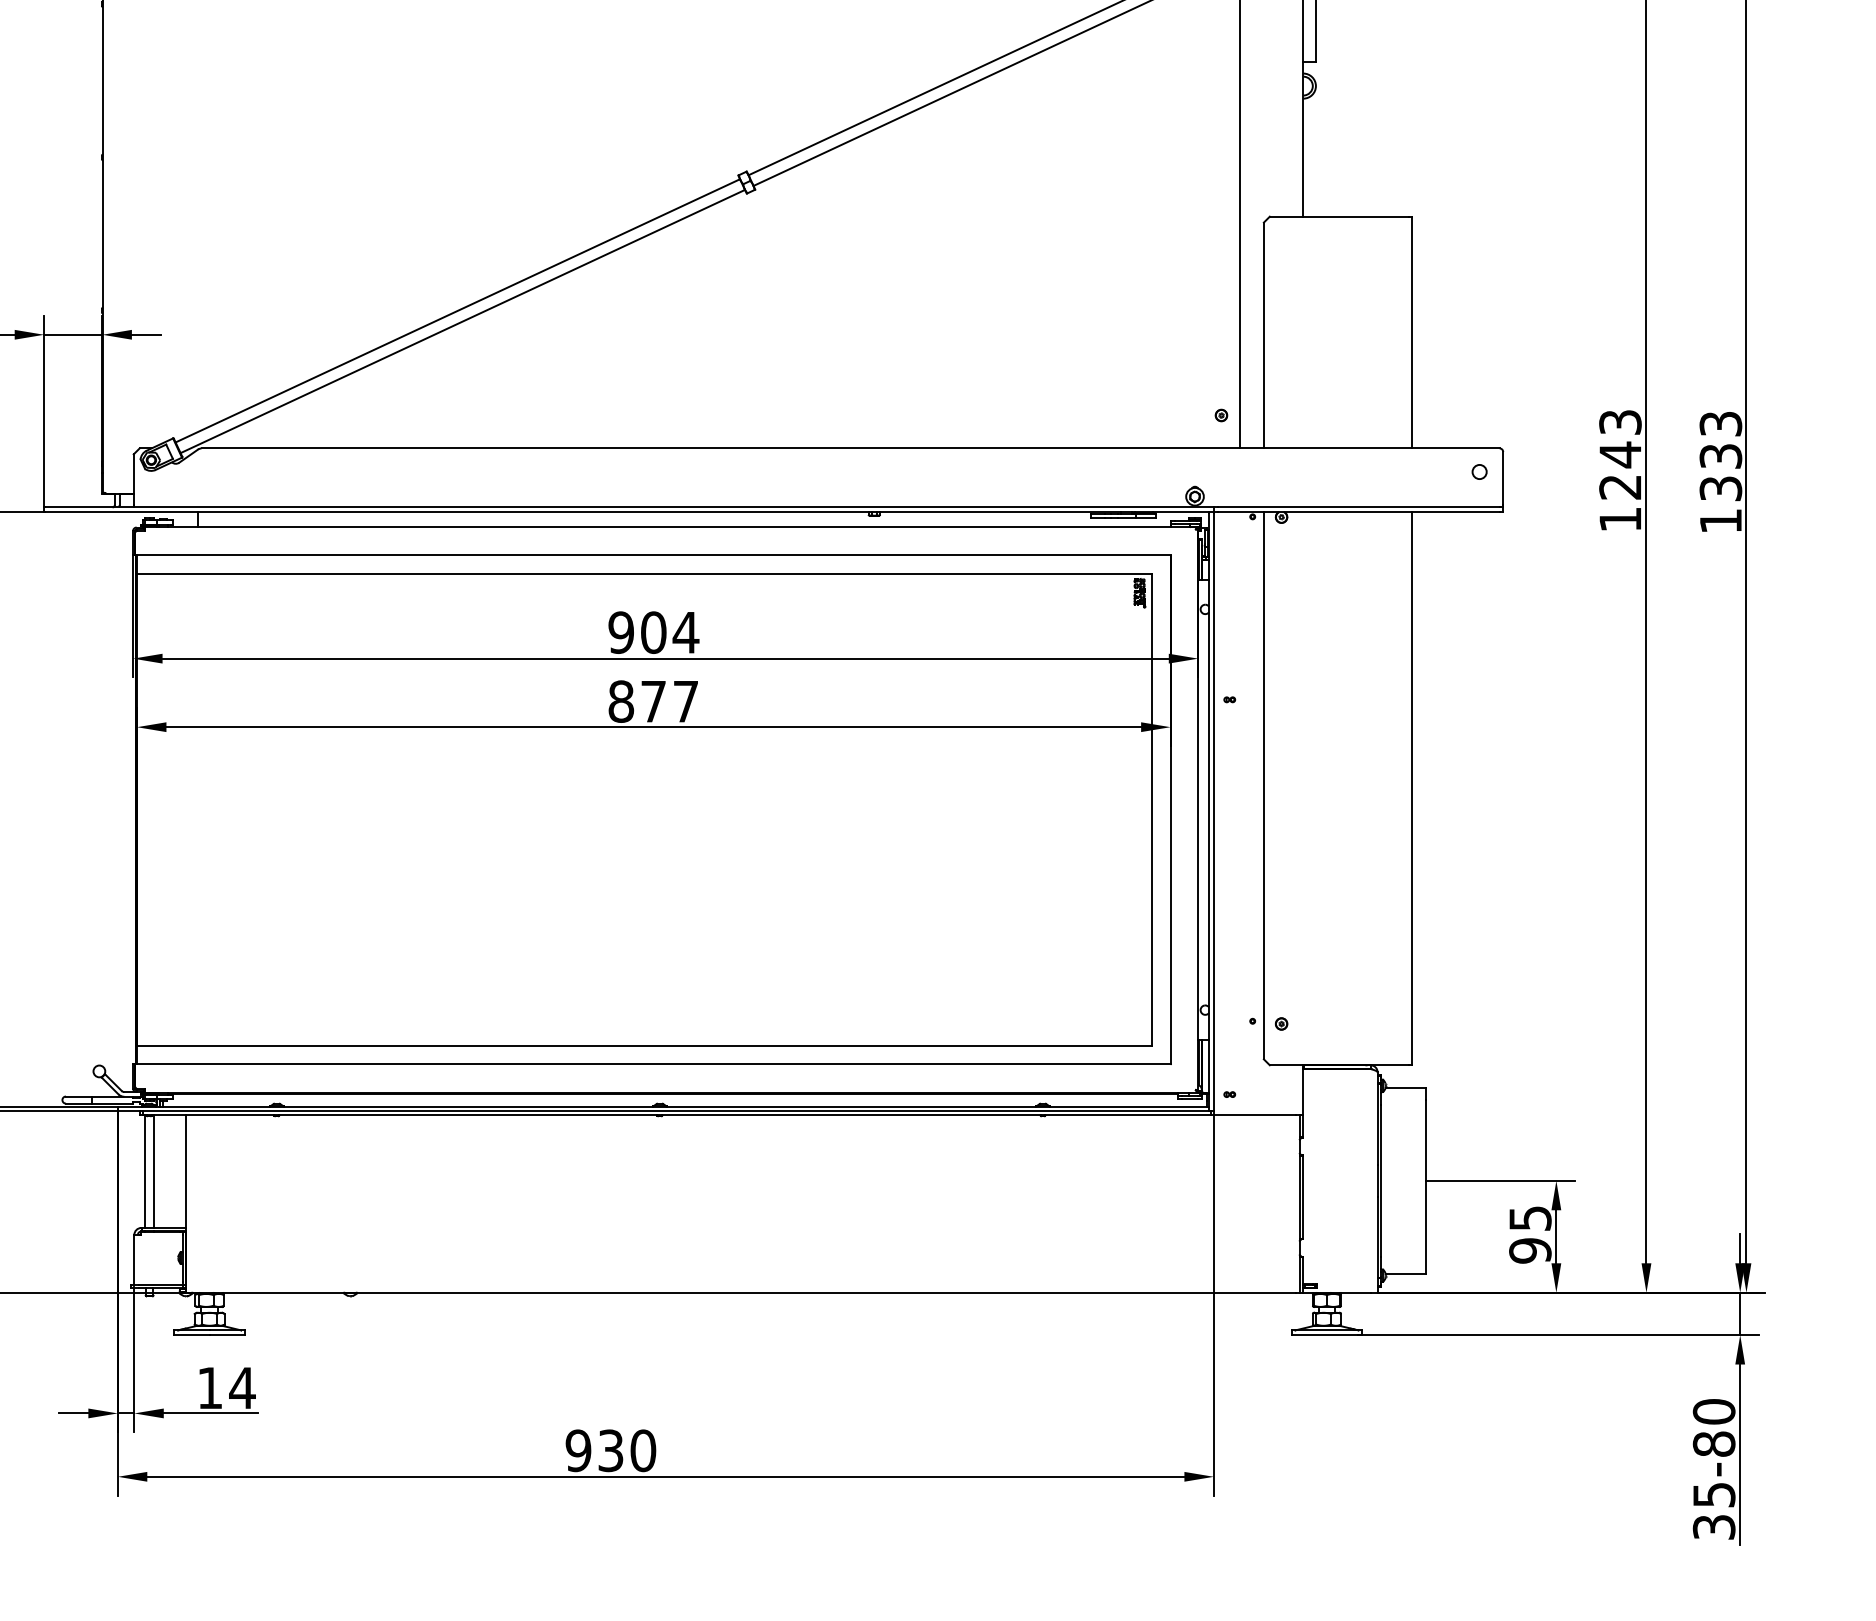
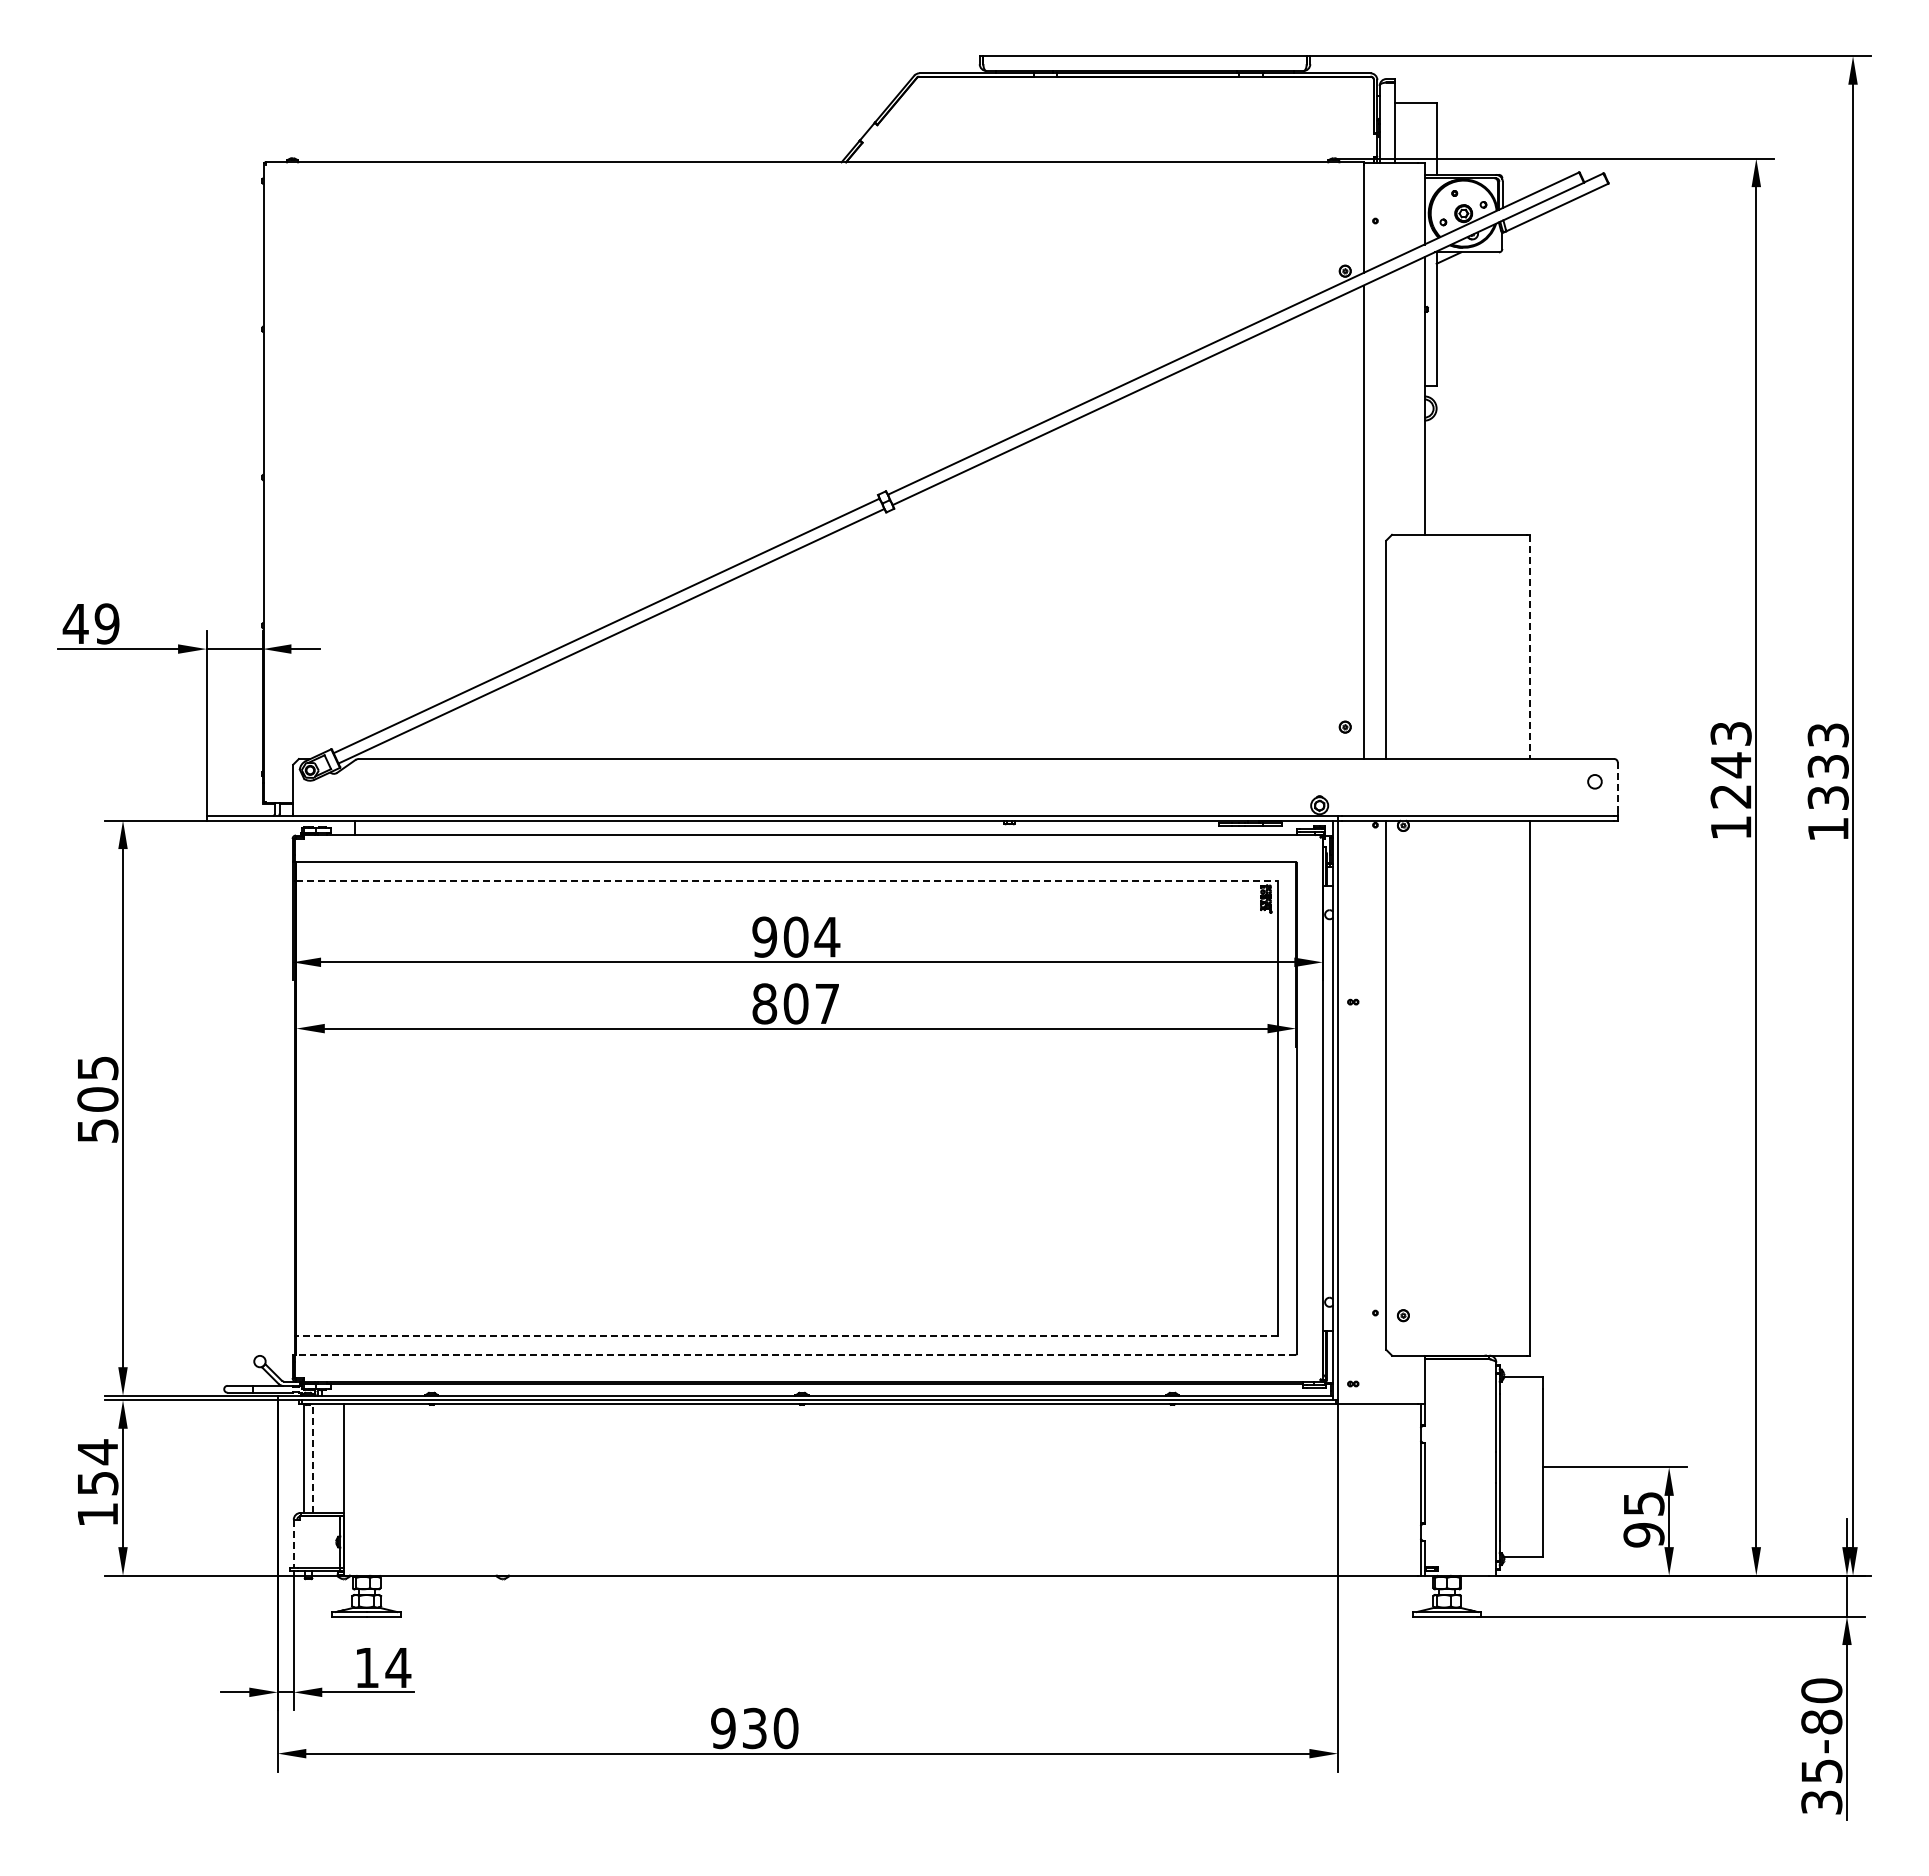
line: (1411, 333) -> (1529, 647), solid -> dashed
line: (1502, 478) -> (1617, 788), solid -> dashed
line: (644, 574) -> (787, 880), solid -> dashed
text: (653, 701) -> (795, 1003), 877 -> 807
line: (643, 1045) -> (786, 1336), solid -> dashed
line: (653, 1064) -> (795, 1354), solid -> dashed
line: (154, 1171) -> (313, 1458), solid -> dashed
line: (134, 1259) -> (293, 1543), solid -> dashed

